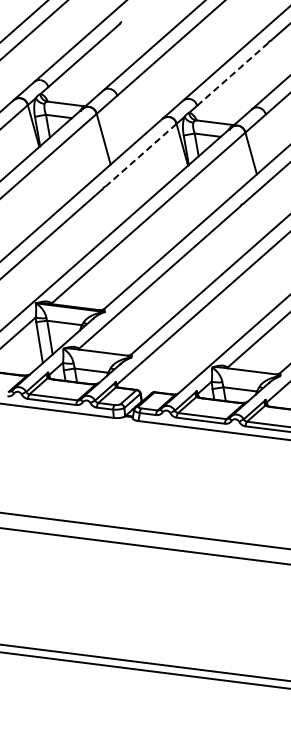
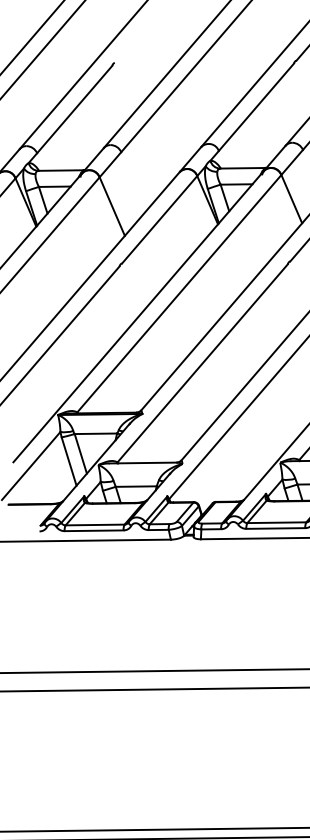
line: (232, 74) -> (256, 107), dashed -> solid
line: (140, 155) -> (159, 220), dashed -> solid

